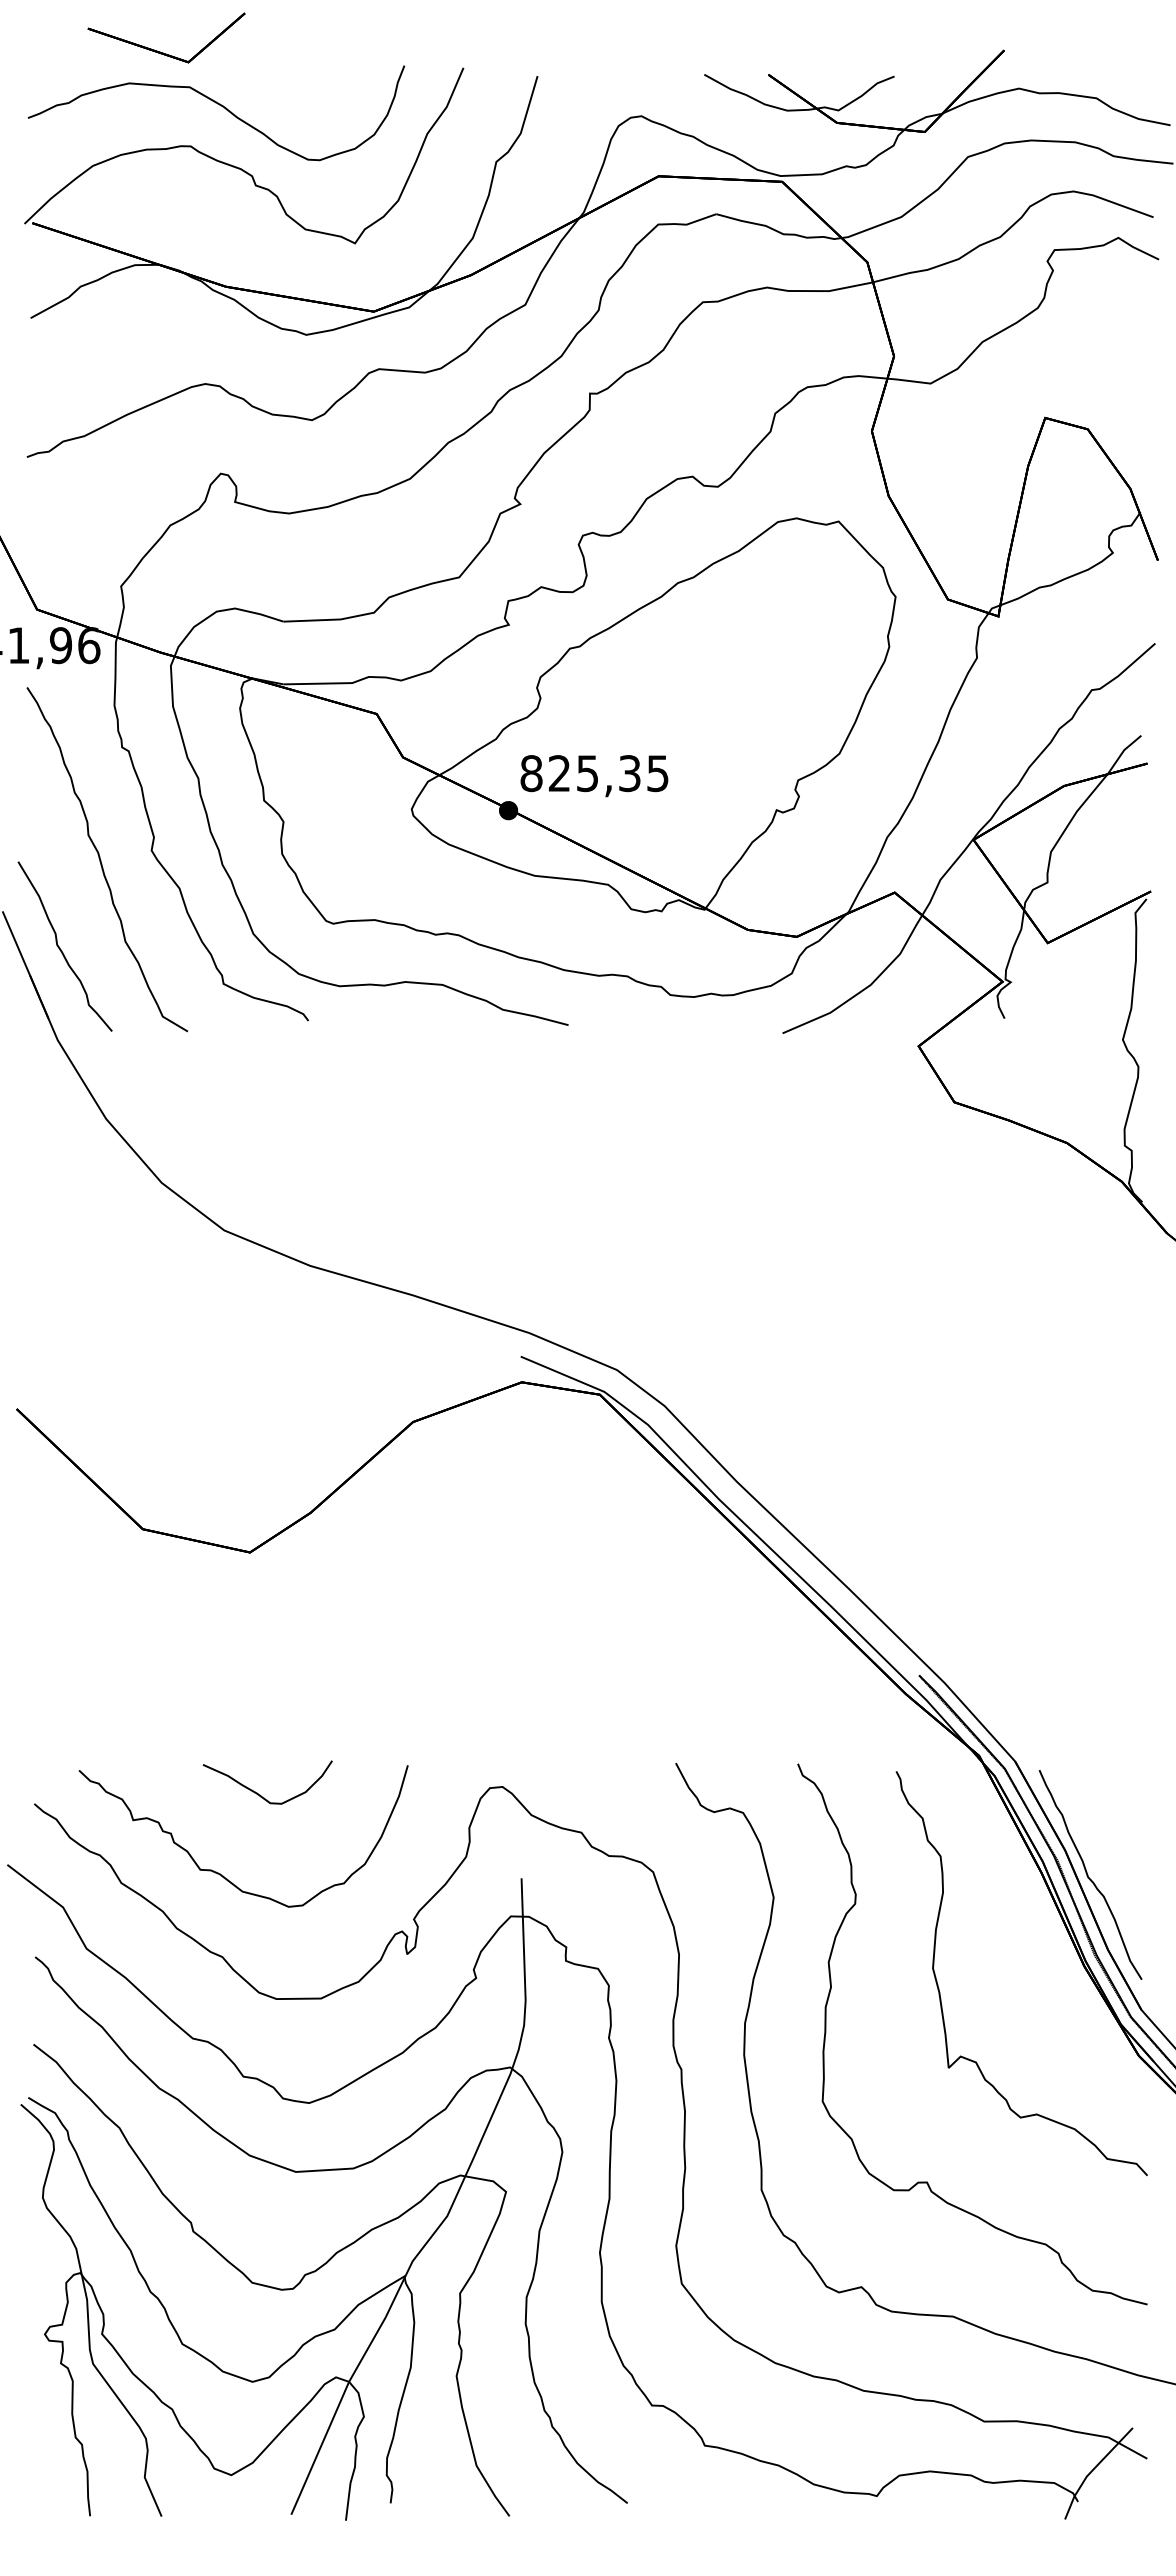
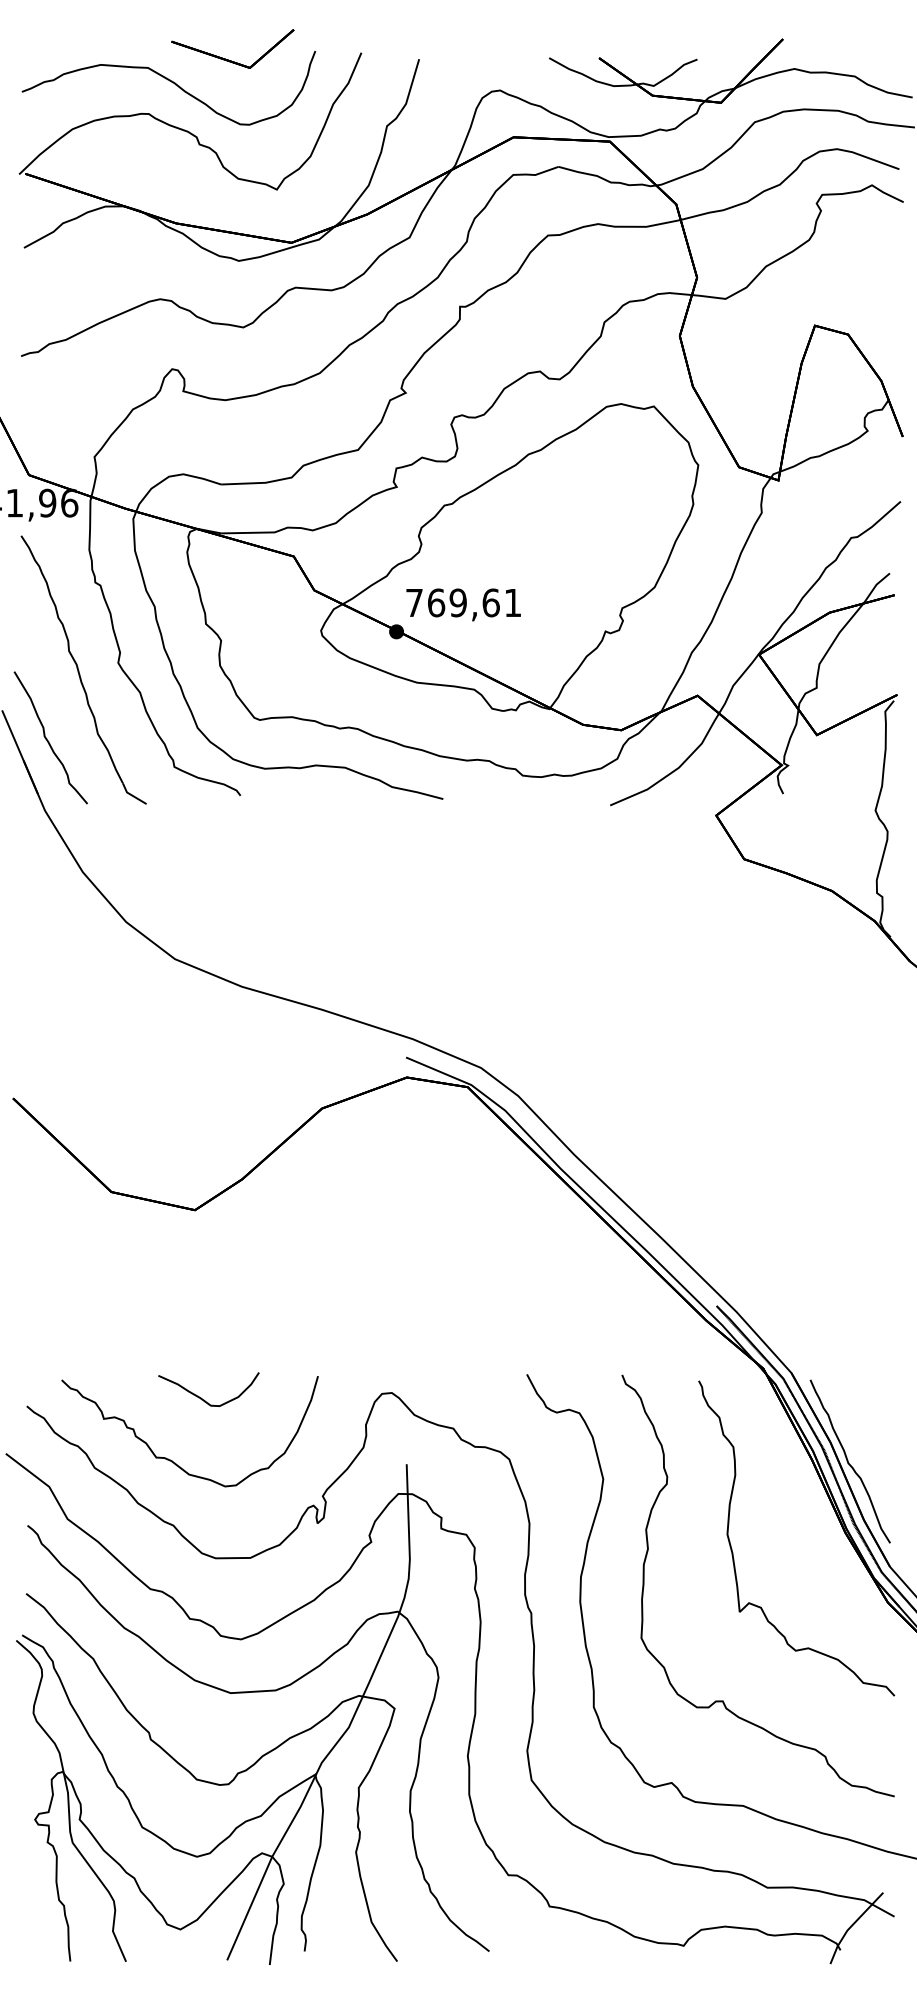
part: (160, 51) -> (228, 59), moved
text: (594, 773) -> (463, 602), 825,35 -> 769,61

